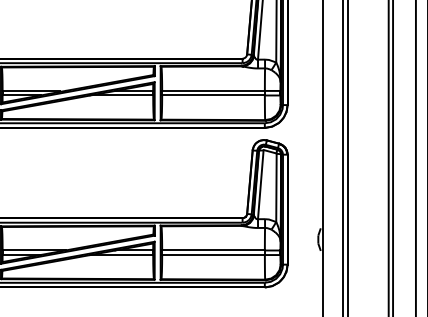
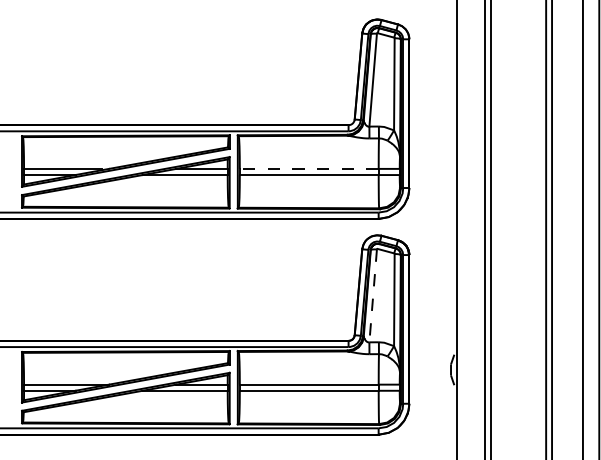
line: (212, 90) -> (308, 168), solid -> dashed
line: (261, 184) -> (373, 295), solid -> dashed

